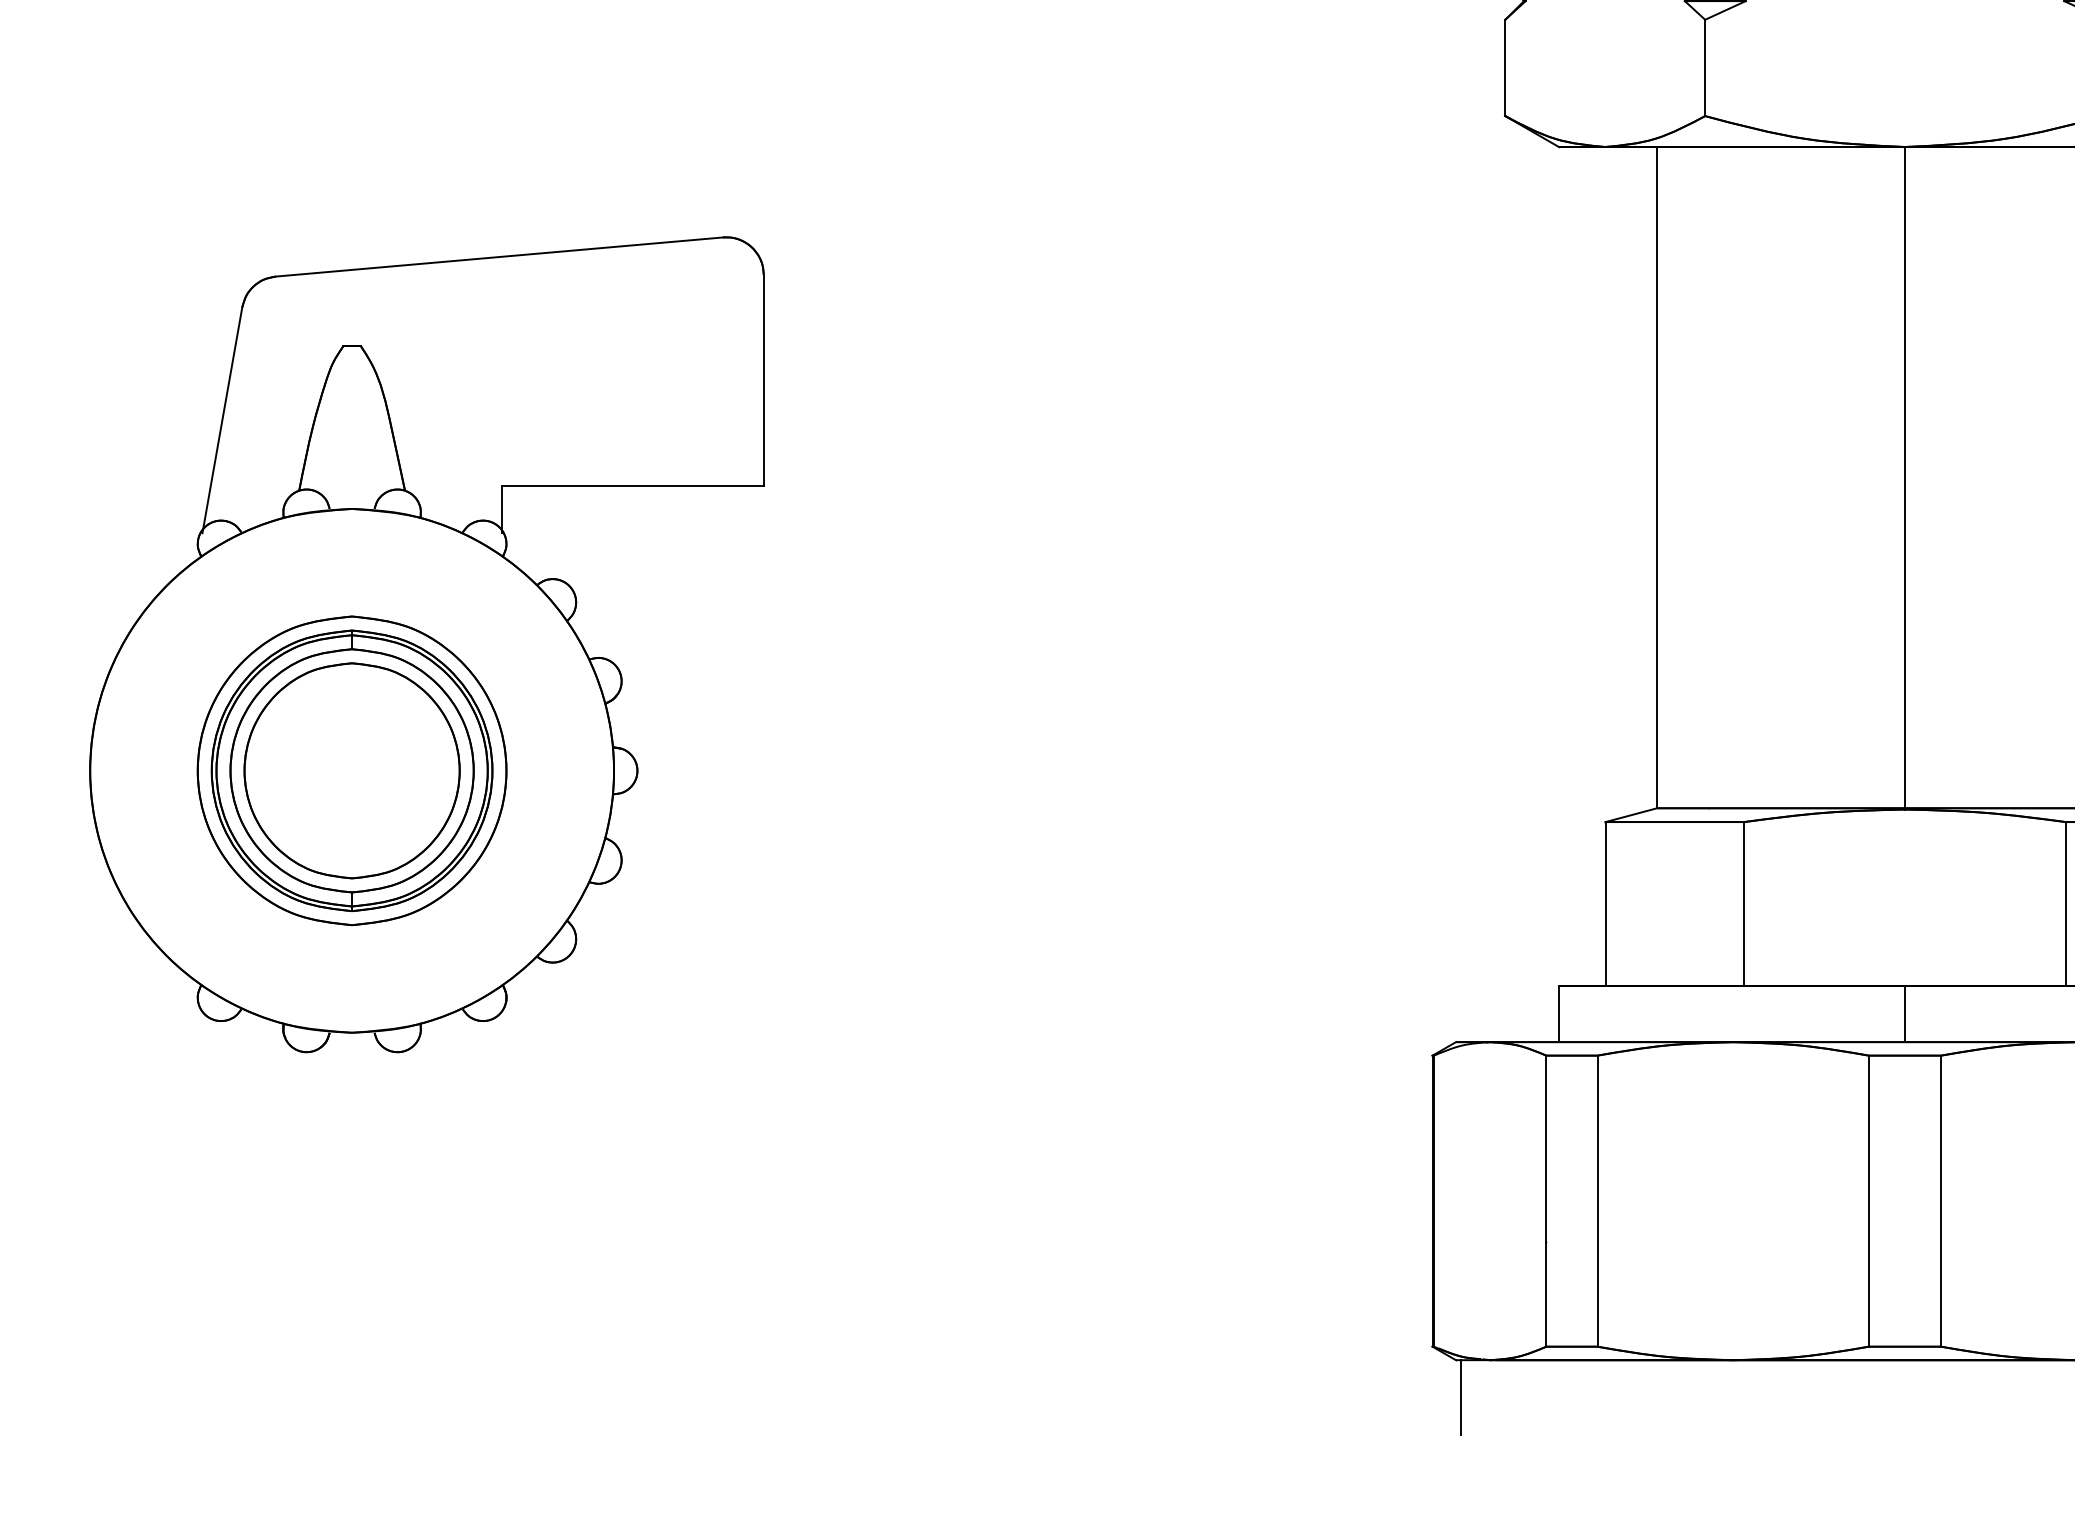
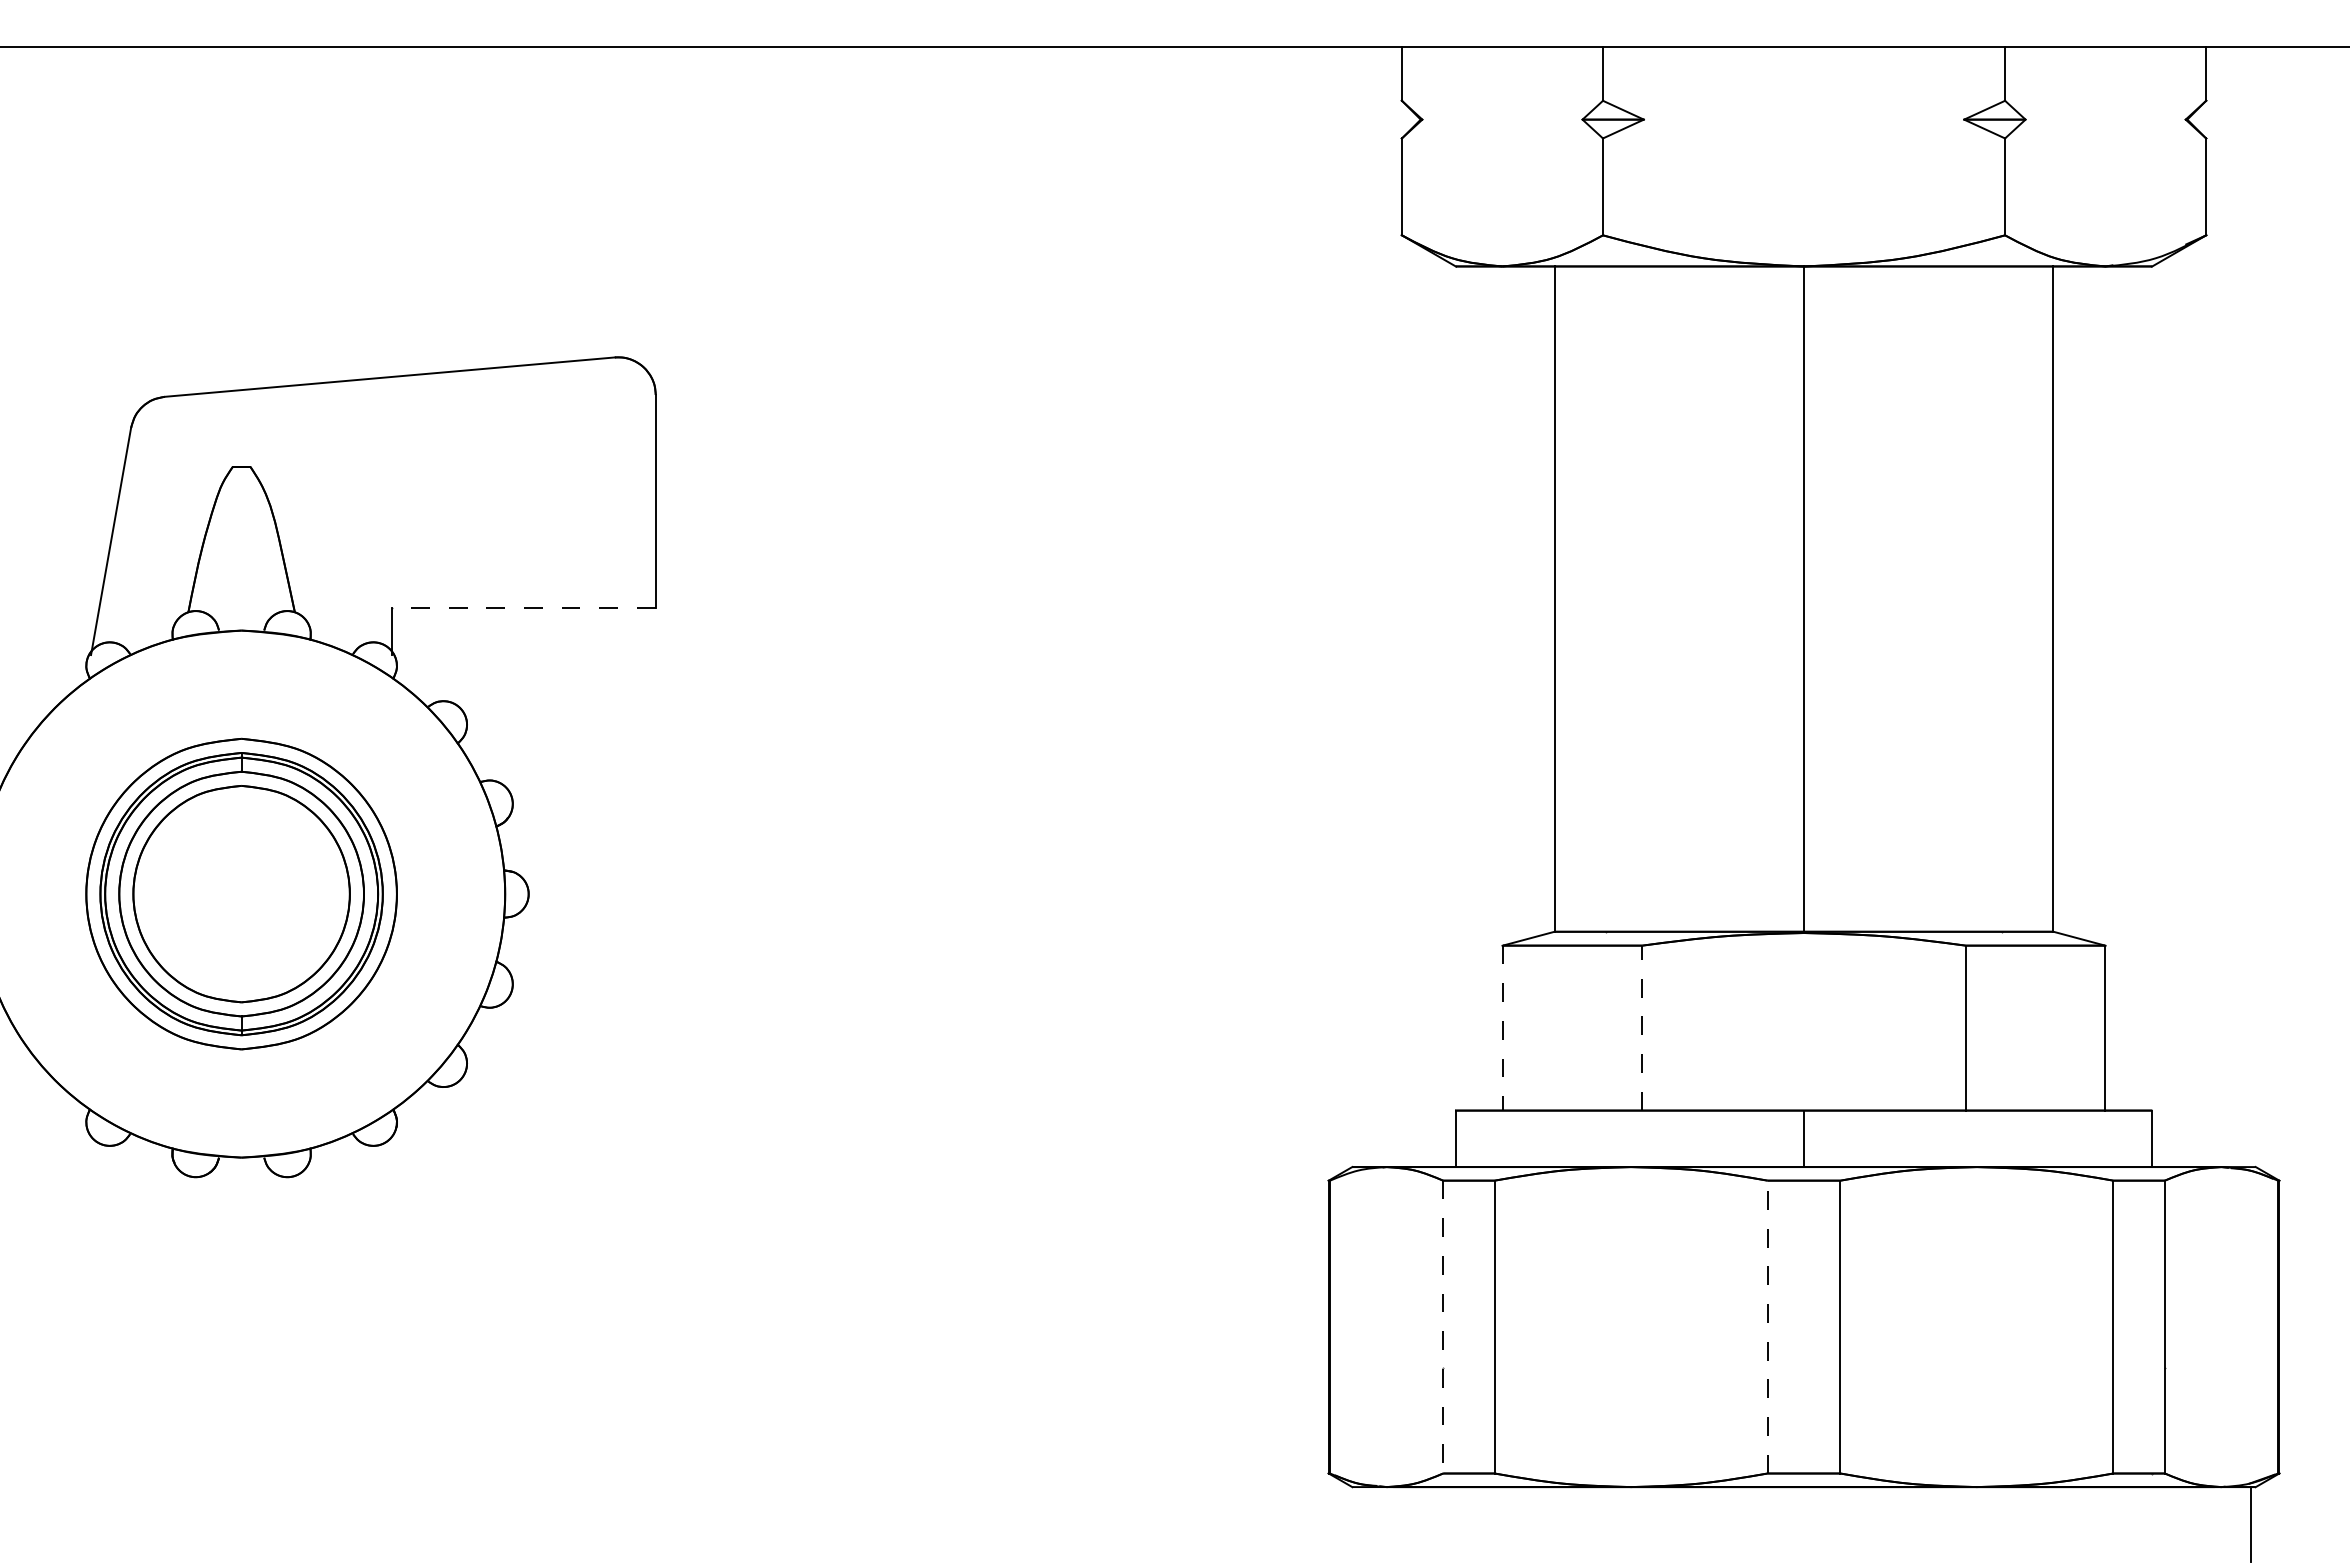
line: (633, 485) -> (524, 607), solid -> dashed
line: (1744, 903) -> (1642, 1027), solid -> dashed
line: (1605, 904) -> (1502, 1028), solid -> dashed
line: (1868, 1200) -> (1767, 1326), solid -> dashed
line: (1546, 1201) -> (1443, 1327), solid -> dashed
line: (1460, 1397) -> (1356, 1524), removed

